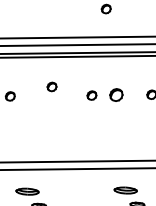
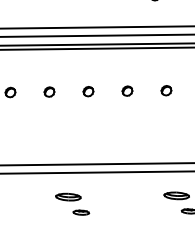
part: (52, 86) -> (88, 91), moved
part: (91, 95) -> (127, 90), moved
part: (116, 95) -> (166, 90), size x0.71

